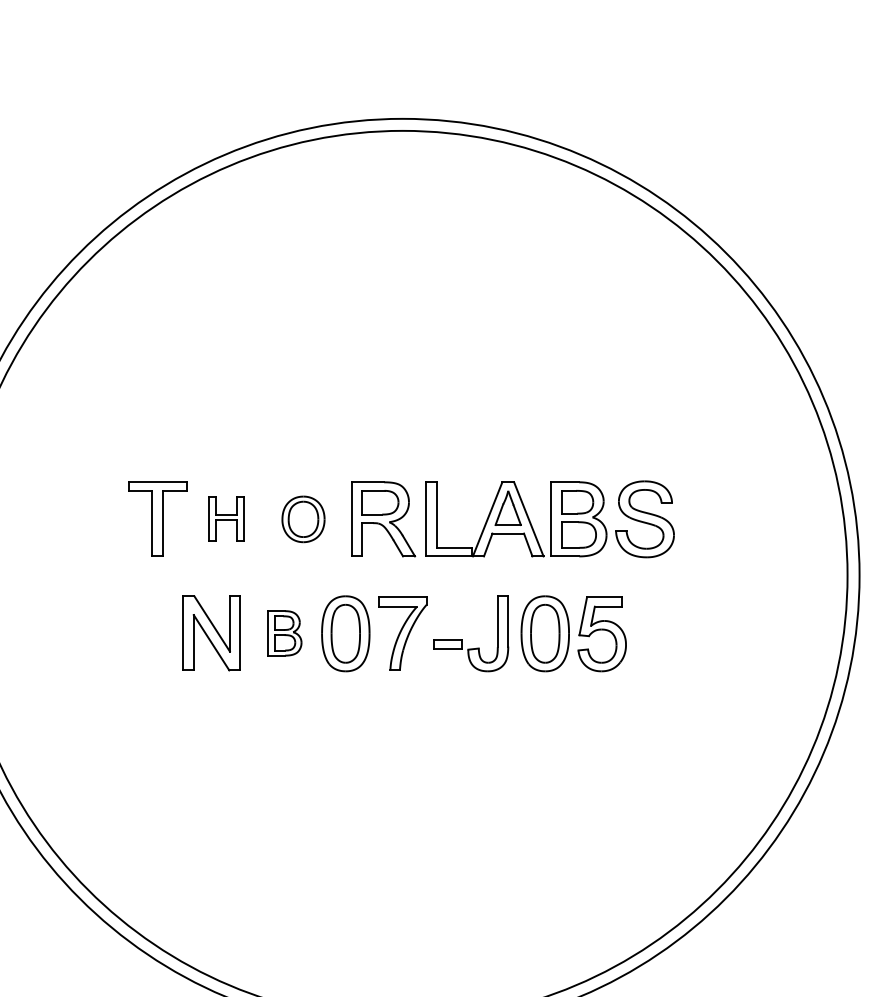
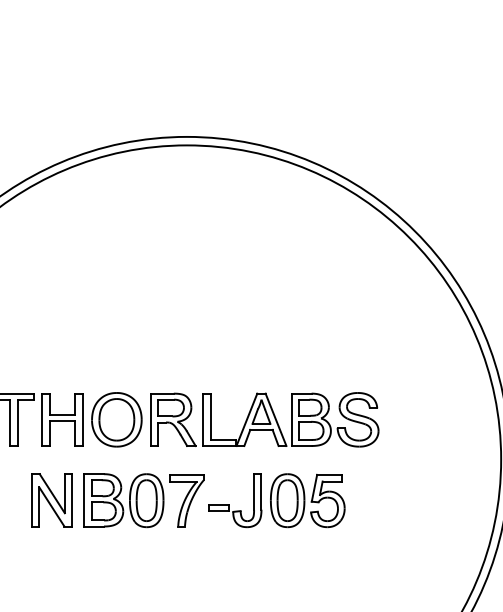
part: (226, 518) -> (62, 419), size x1.67
part: (303, 519) -> (116, 419), size x1.67
part: (284, 633) -> (103, 500), size x1.67

